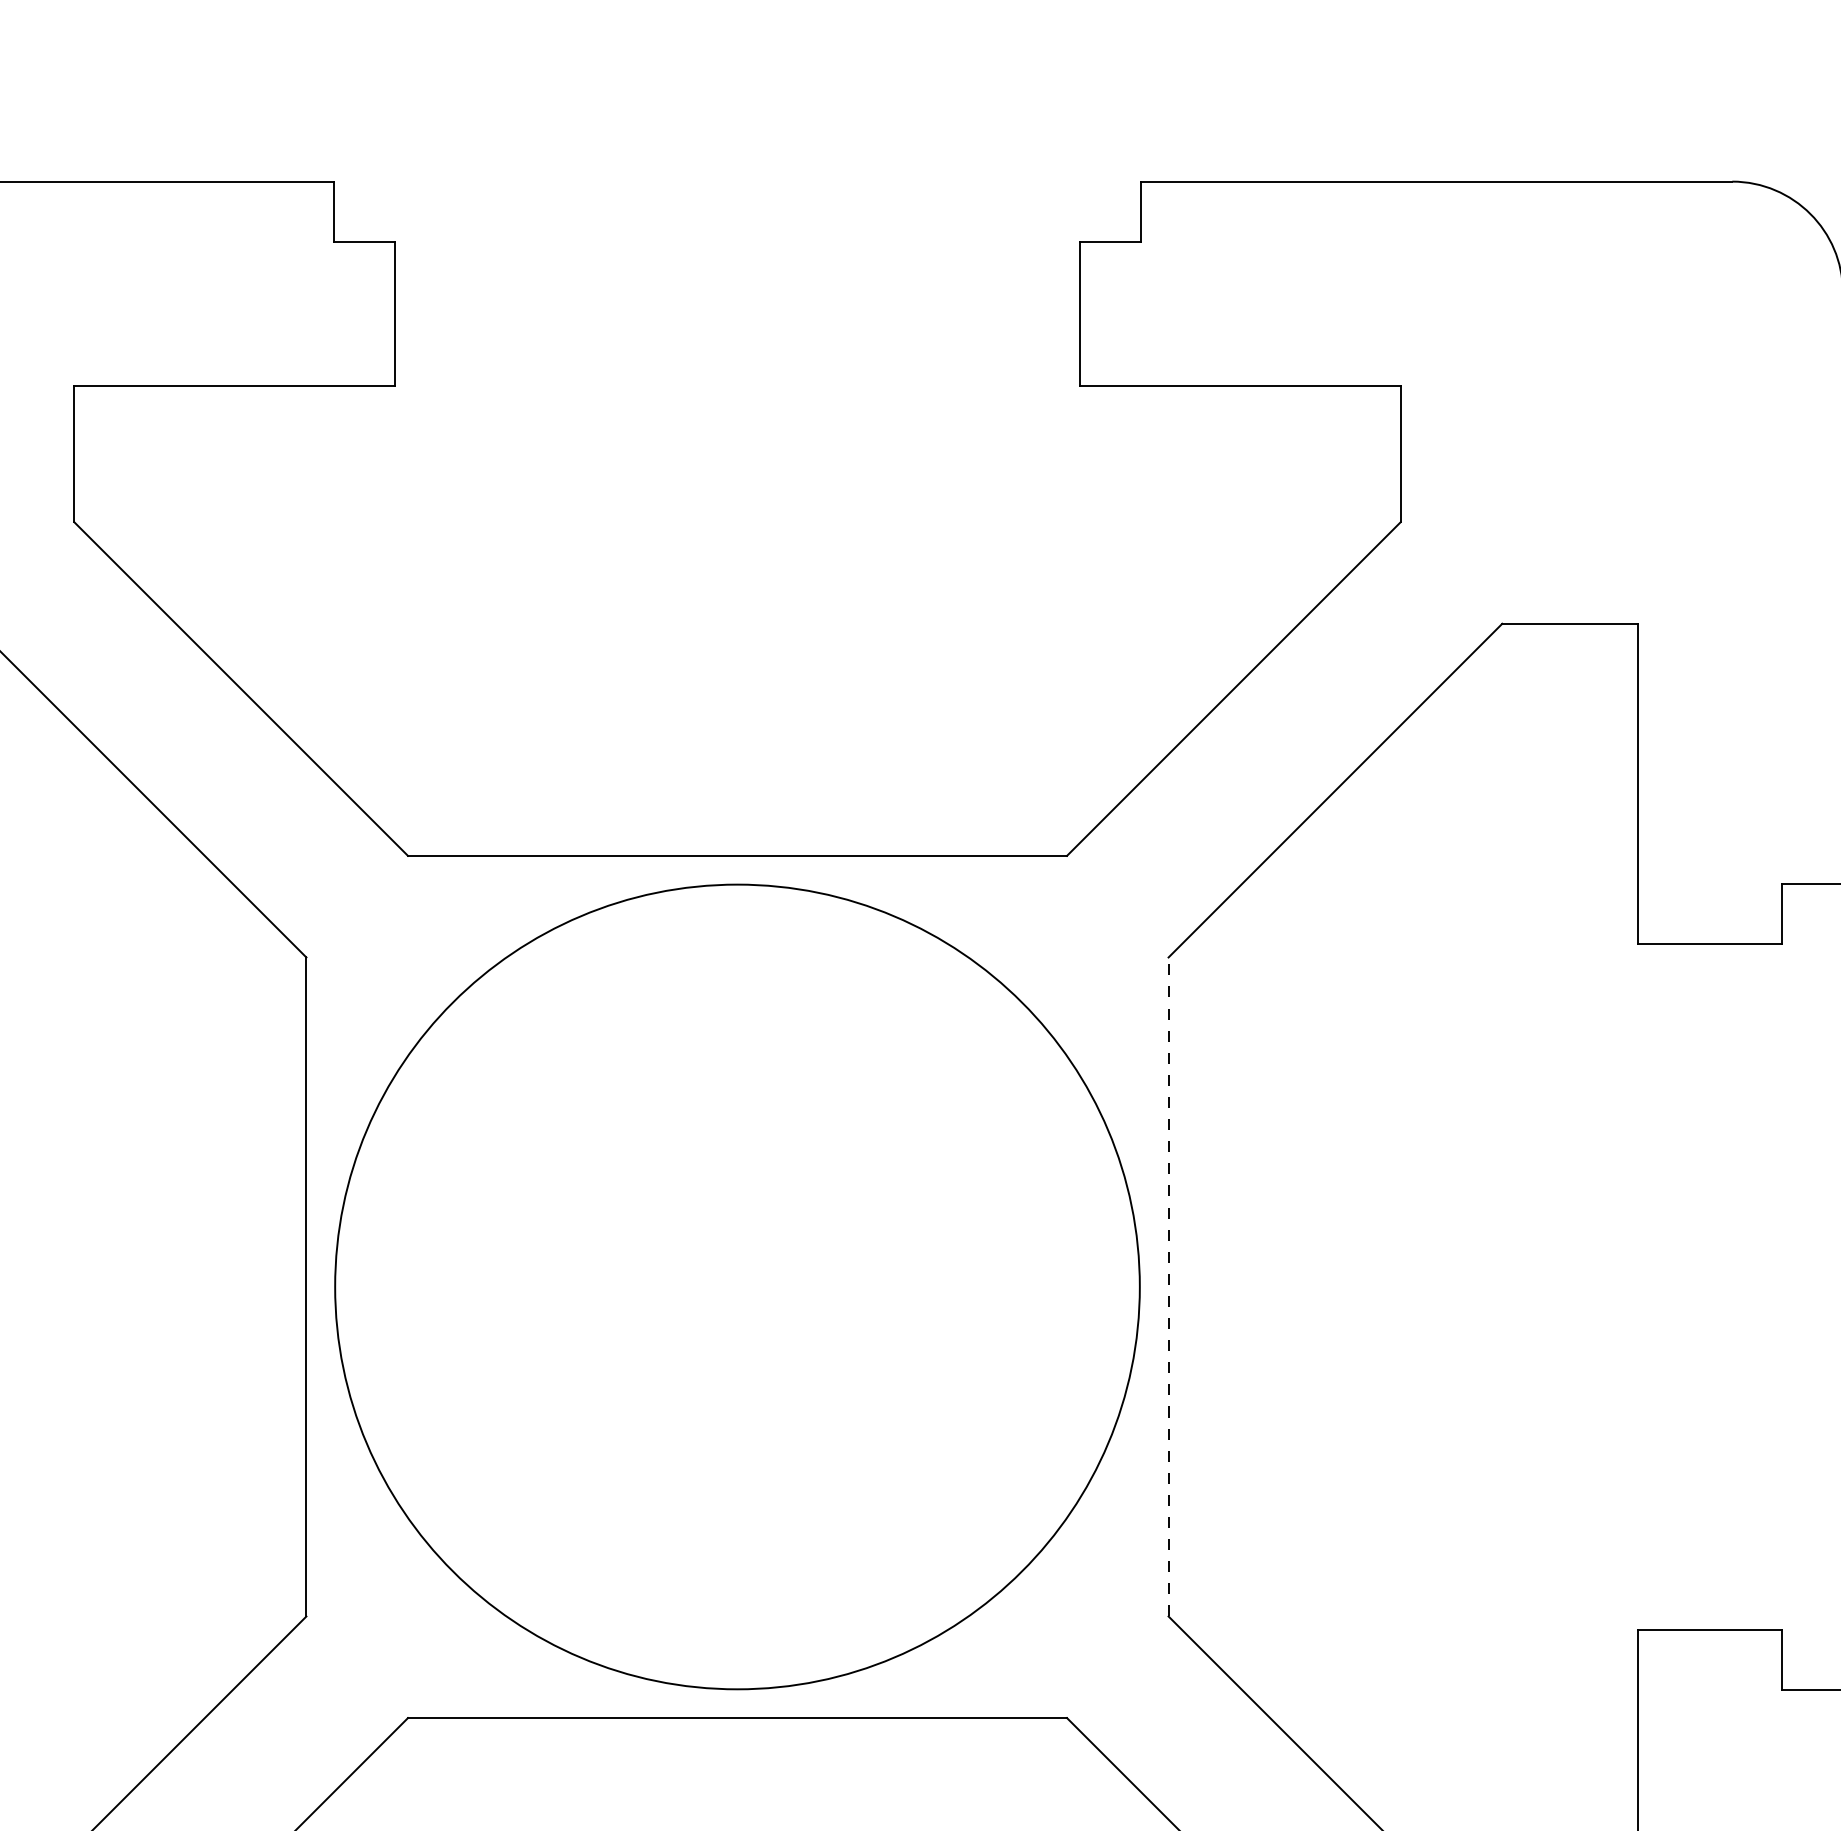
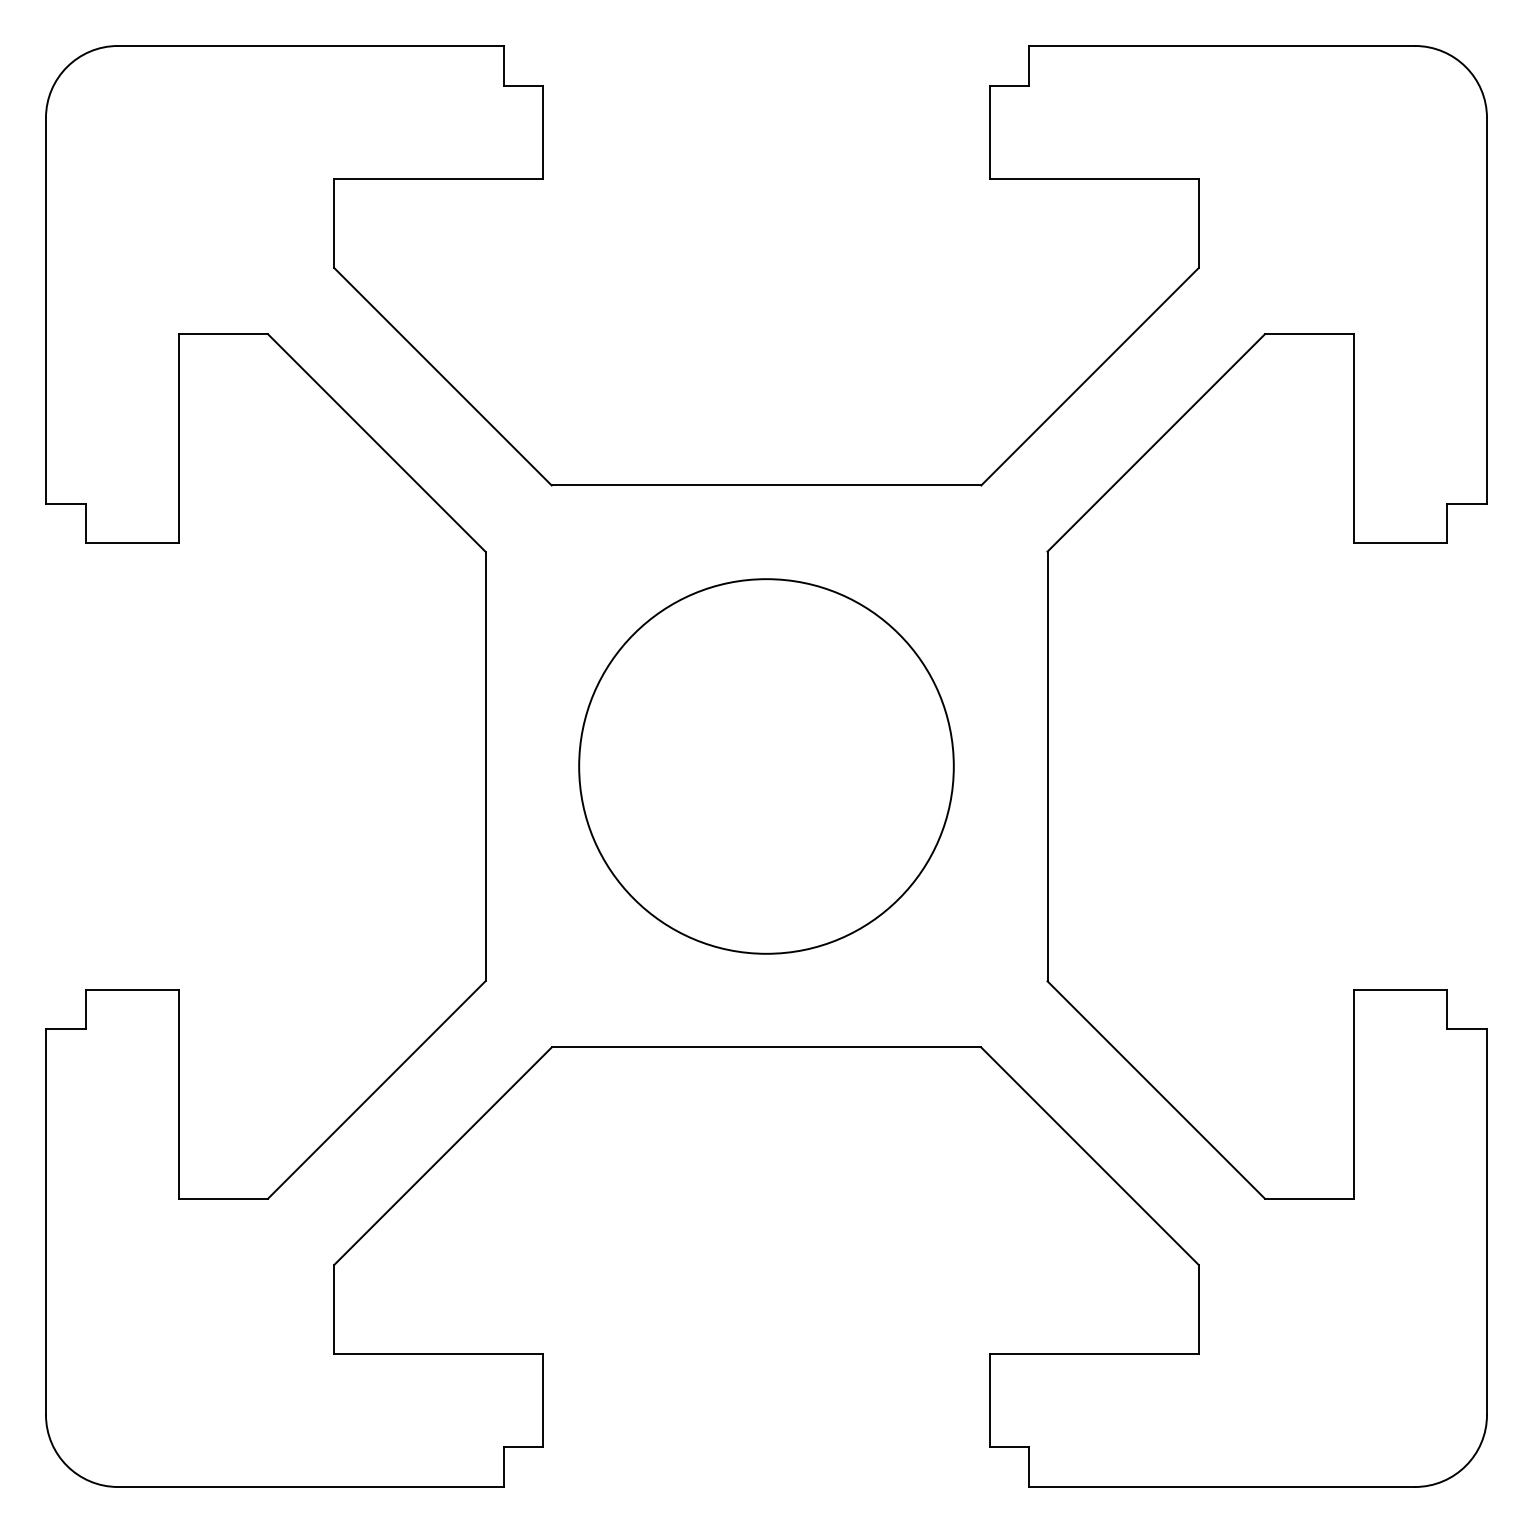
circle: (737, 1286) -> (766, 766), size x0.71
line: (1168, 1286) -> (1047, 766), dashed -> solid

